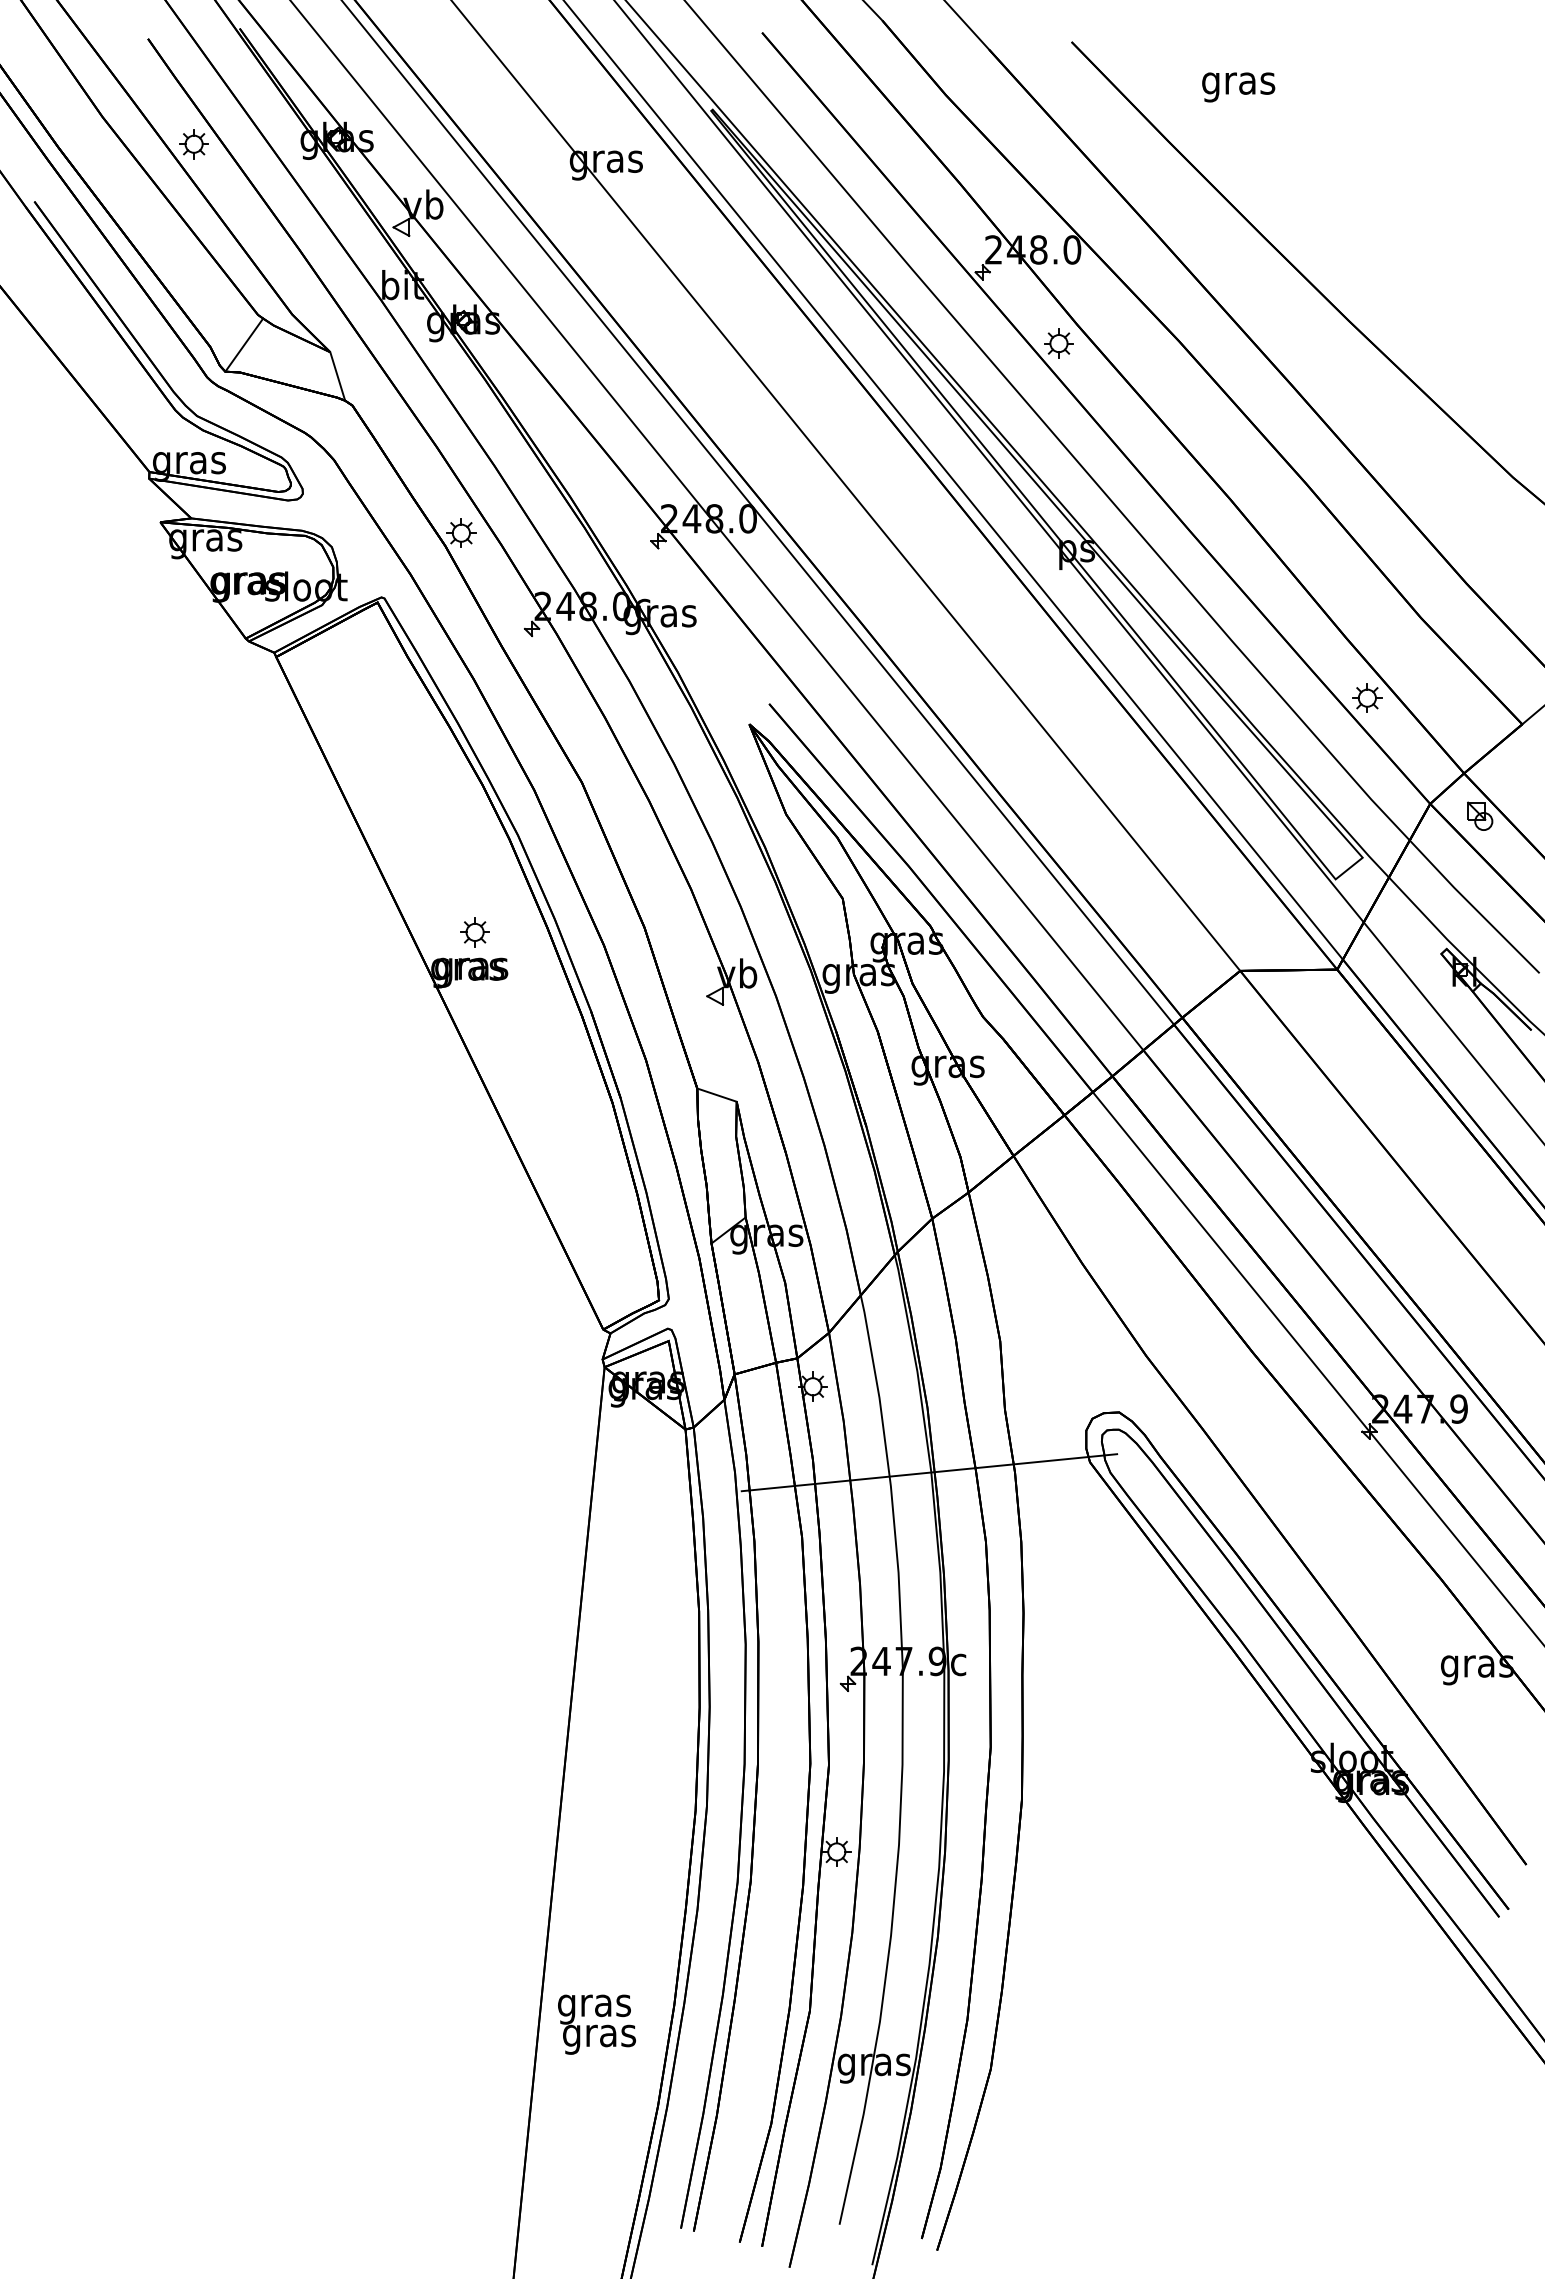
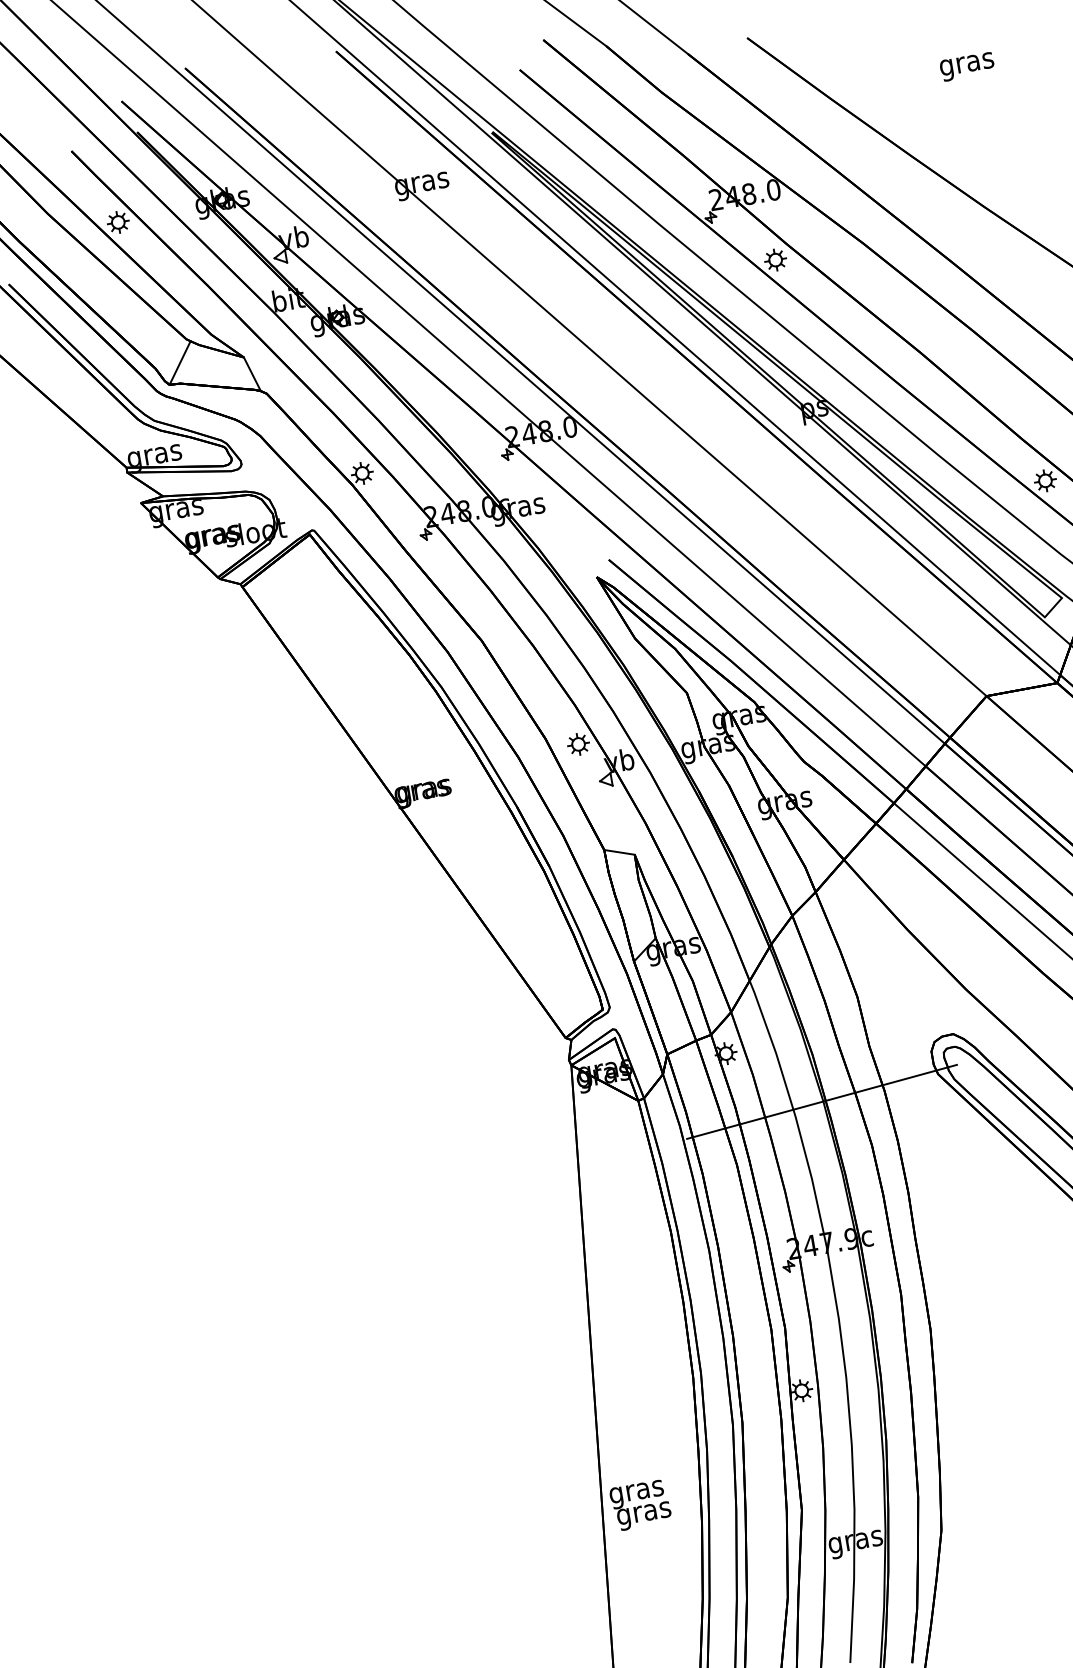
text: (1238, 87) -> (967, 66), moved
part: (474, 932) -> (578, 744), moved
text: (596, 2024) -> (640, 1505), moved

